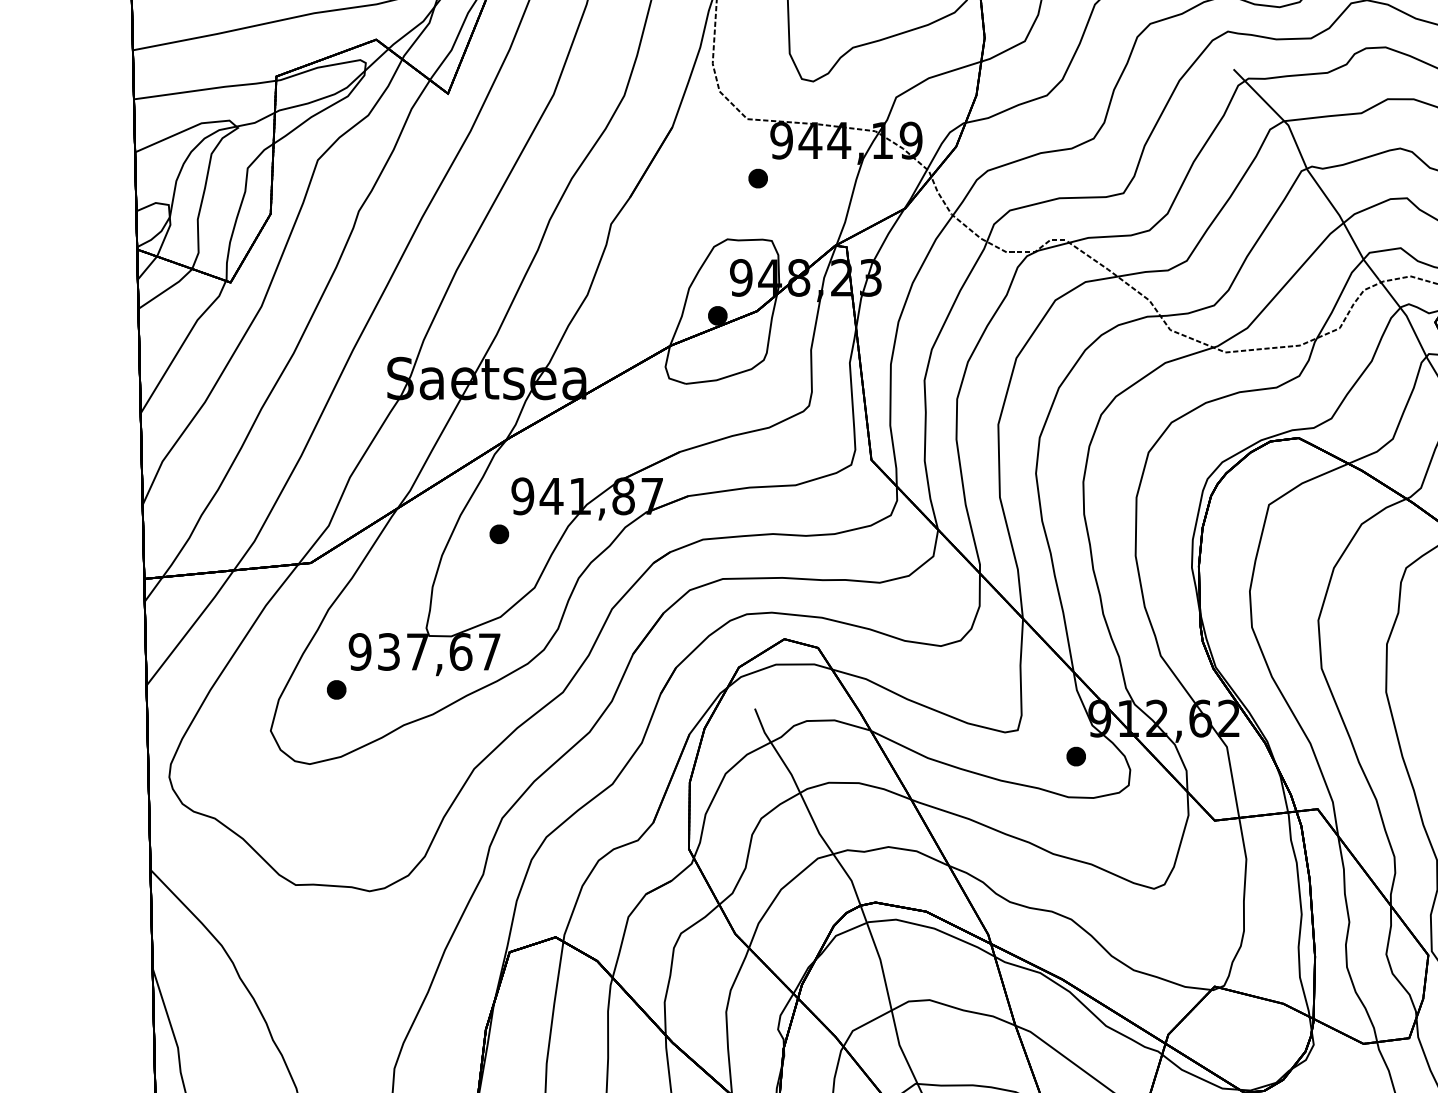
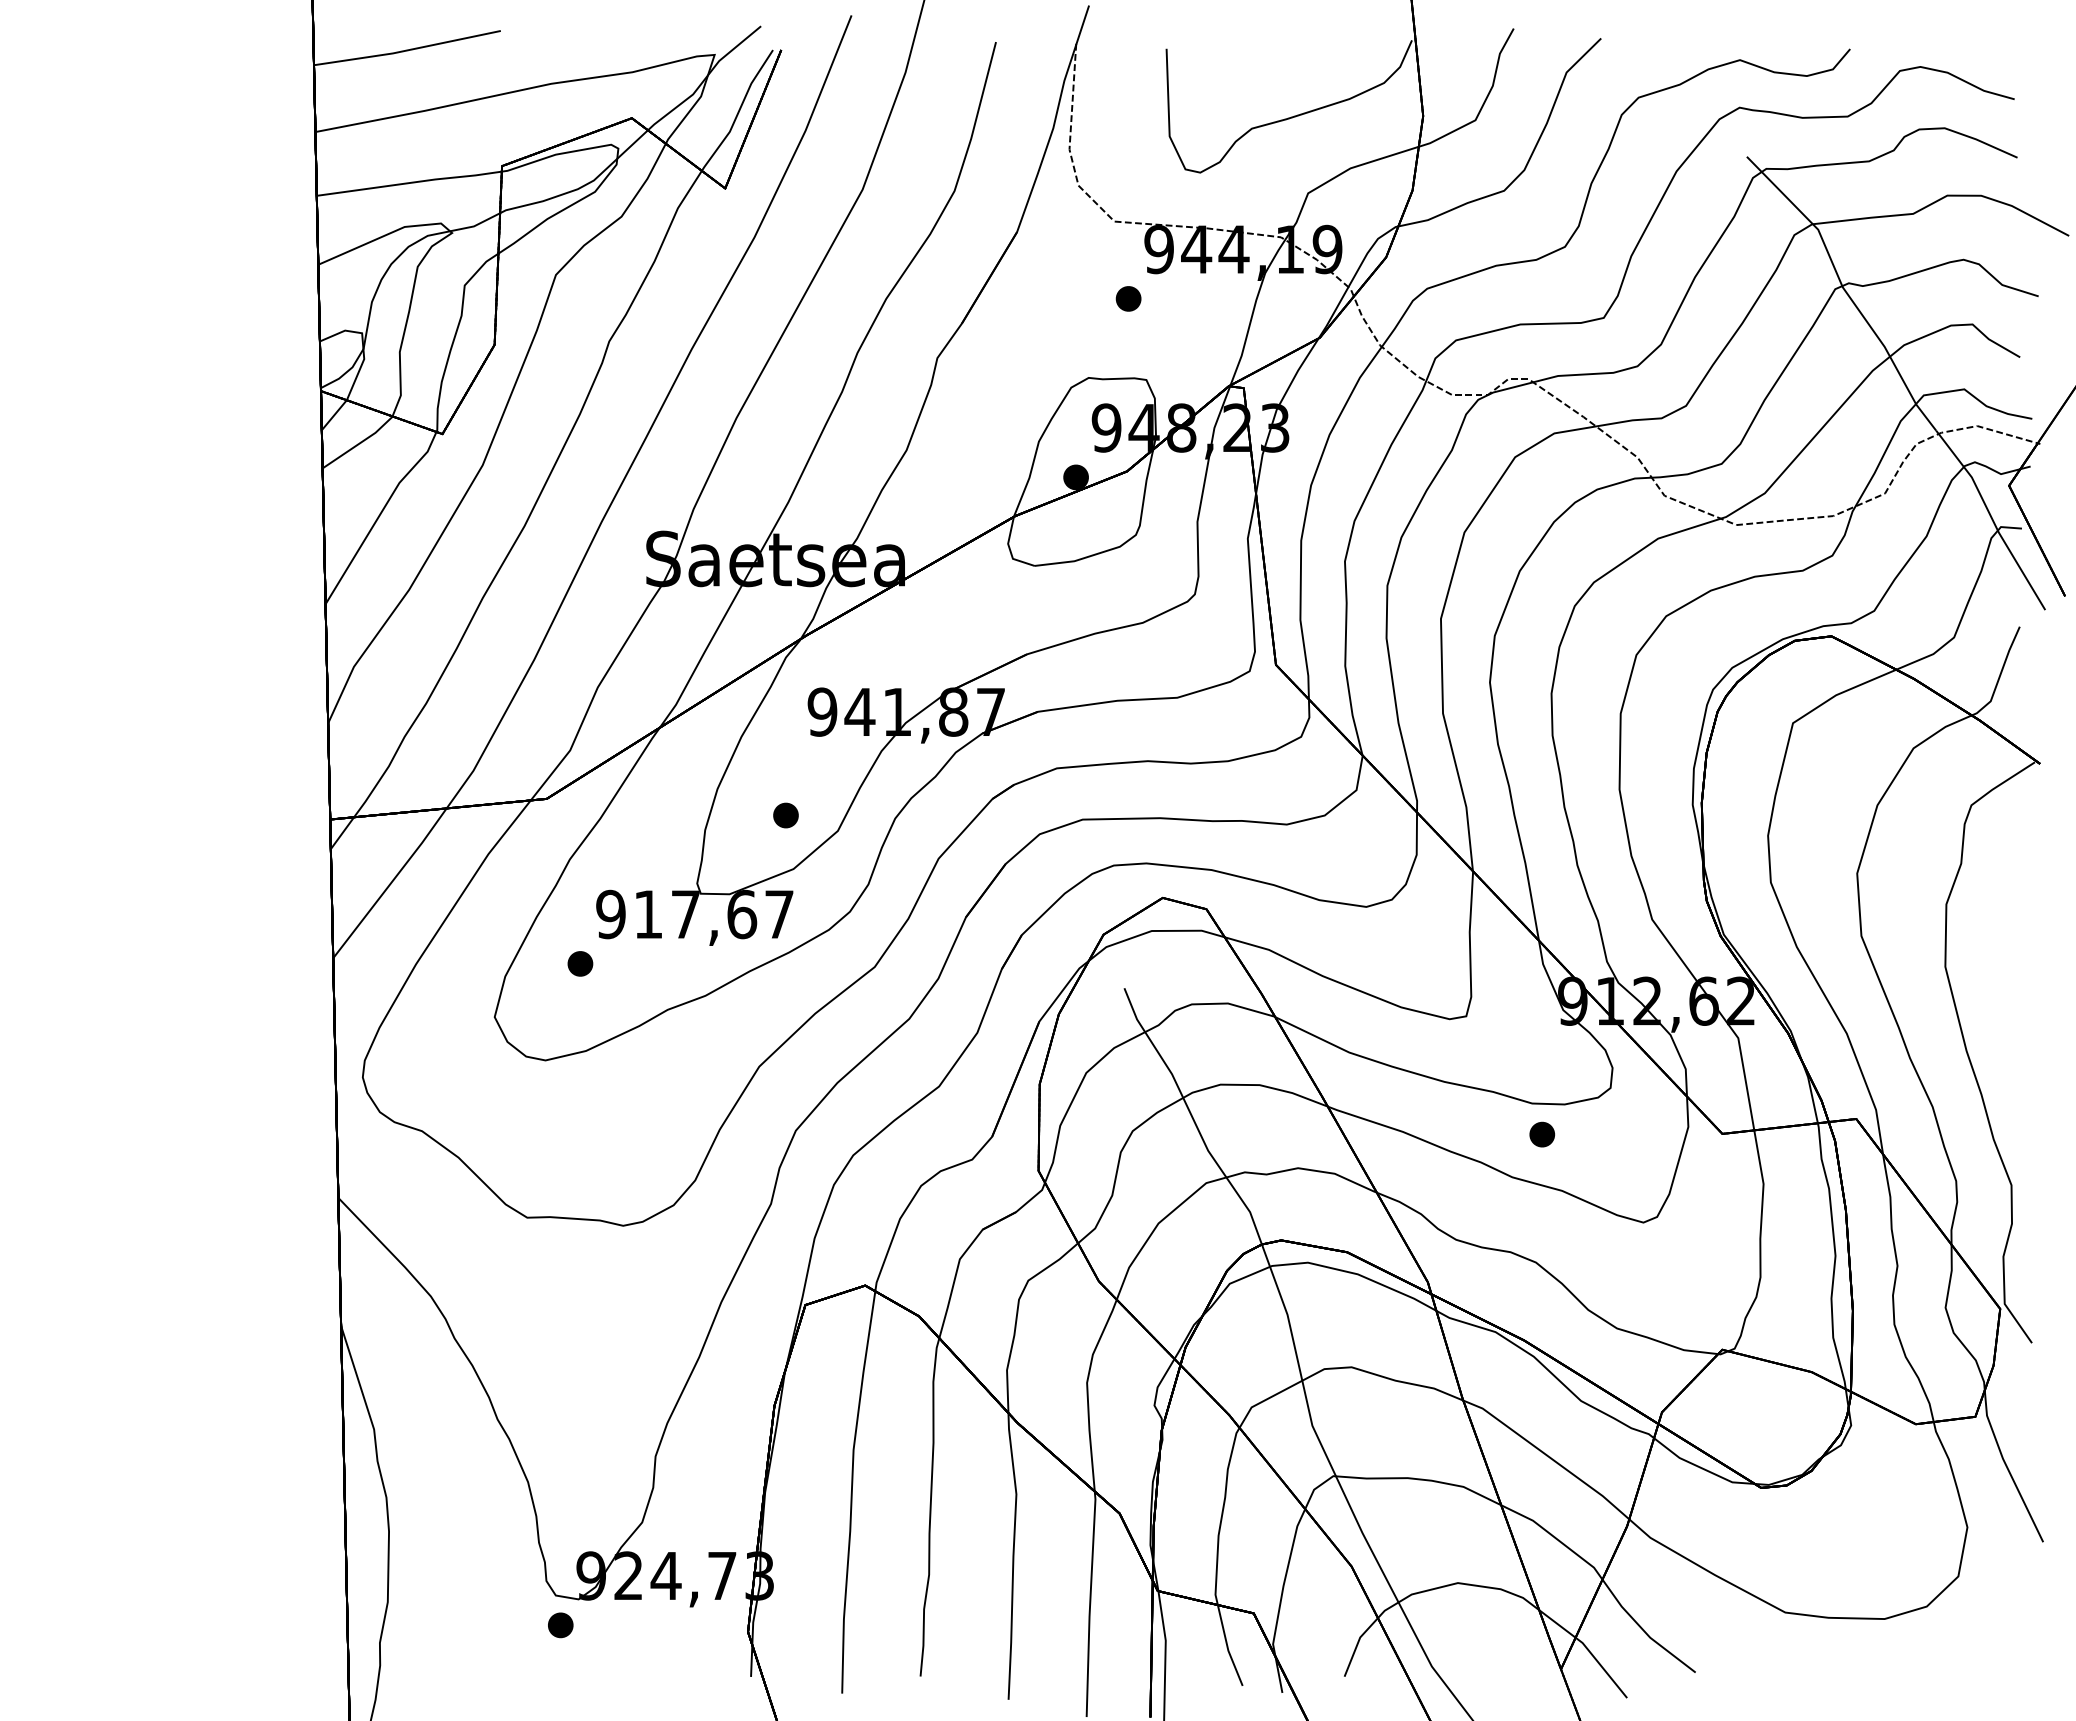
part: (498, 534) -> (785, 815), moved
text: (389, 651) -> (648, 914), 937,67 -> 917,67
part: (1076, 756) -> (1542, 1134), moved

